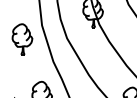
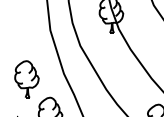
part: (22, 39) -> (26, 79), moved

